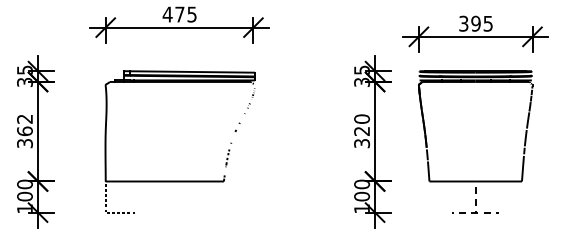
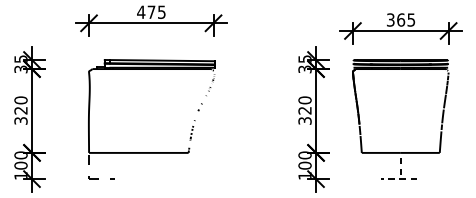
text: (475, 23) -> (400, 19), 395 -> 365
text: (24, 125) -> (20, 105), 362 -> 320

